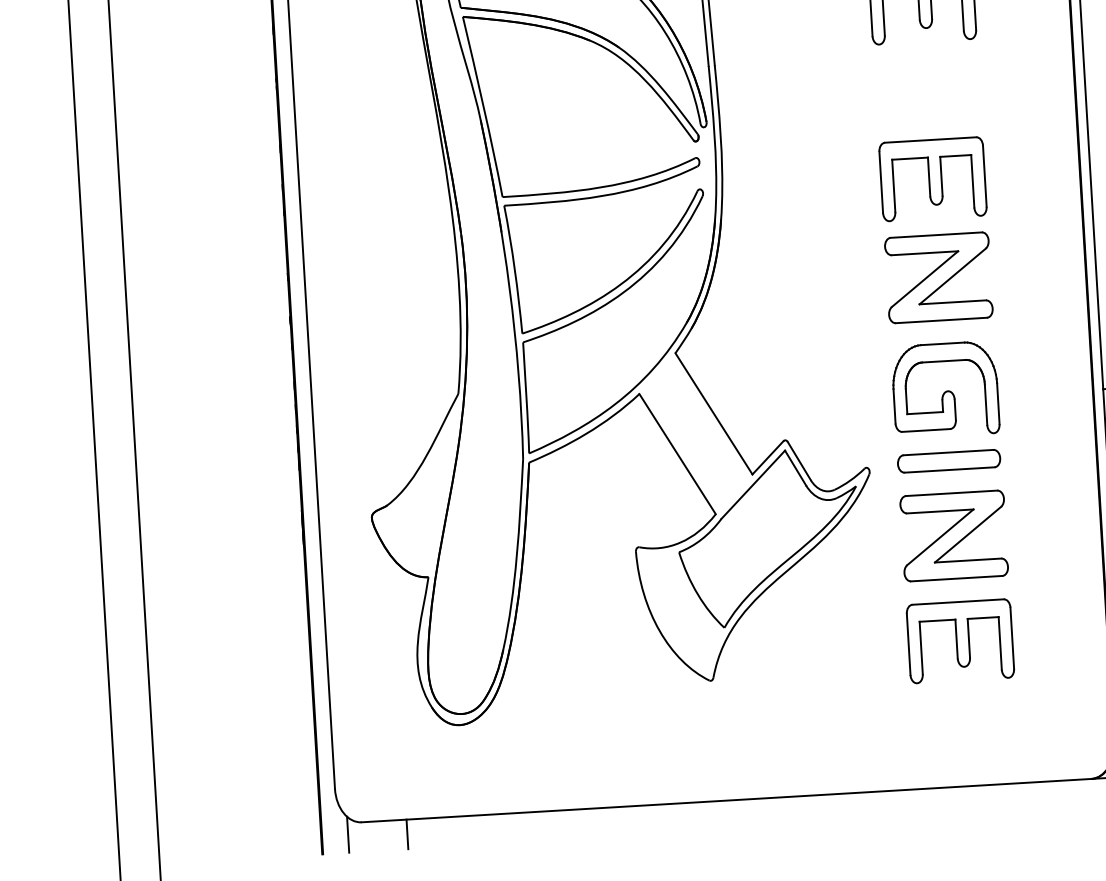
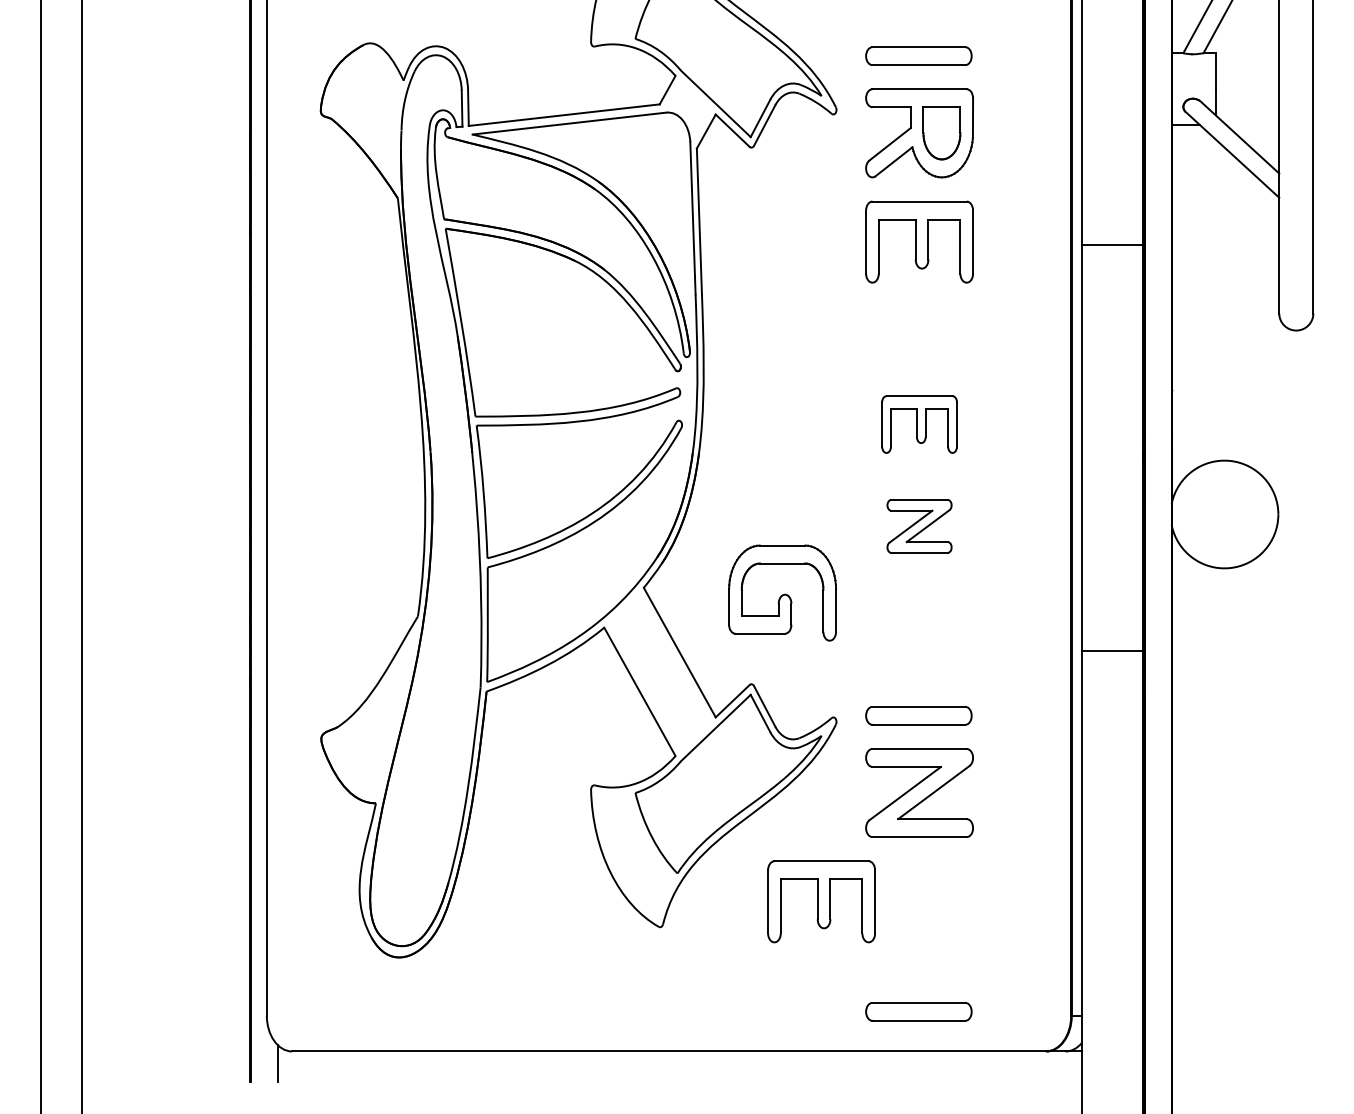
part: (932, 179) -> (919, 424), size x0.7
part: (938, 277) -> (919, 526), size x0.6
part: (945, 389) -> (782, 592), moved
part: (960, 641) -> (821, 901), moved
part: (965, 747) -> (918, 1011), added
line: (407, 834) -> (338, 1066), removed

